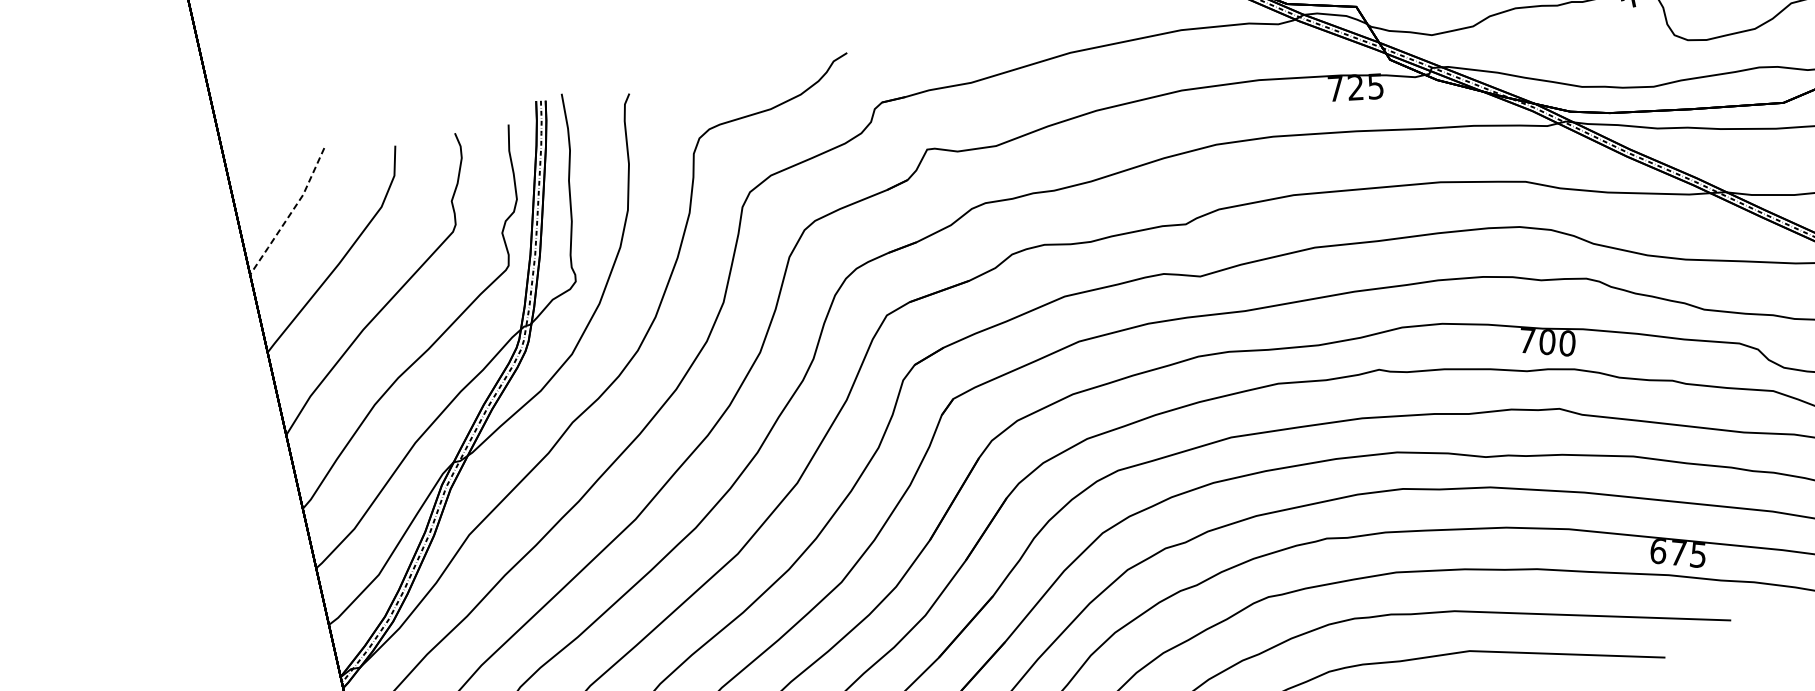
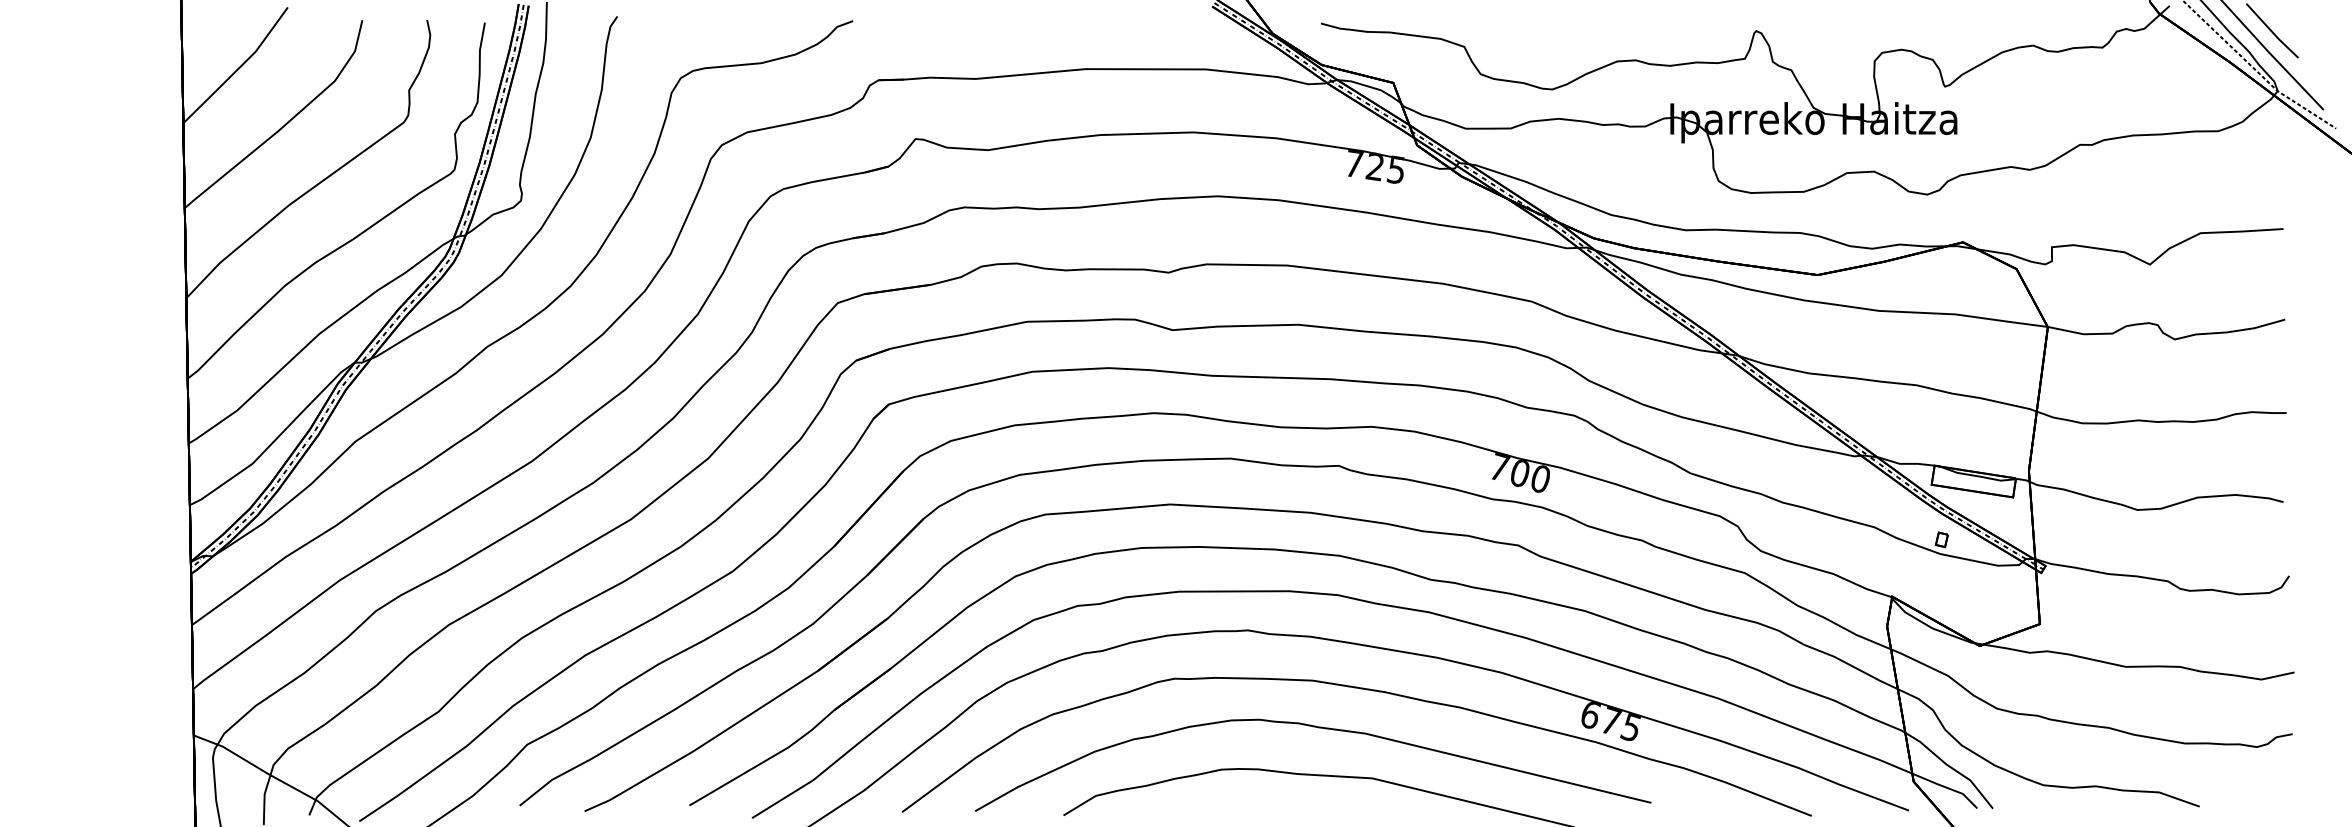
line: (290, 213) -> (238, 68), dashed -> solid

